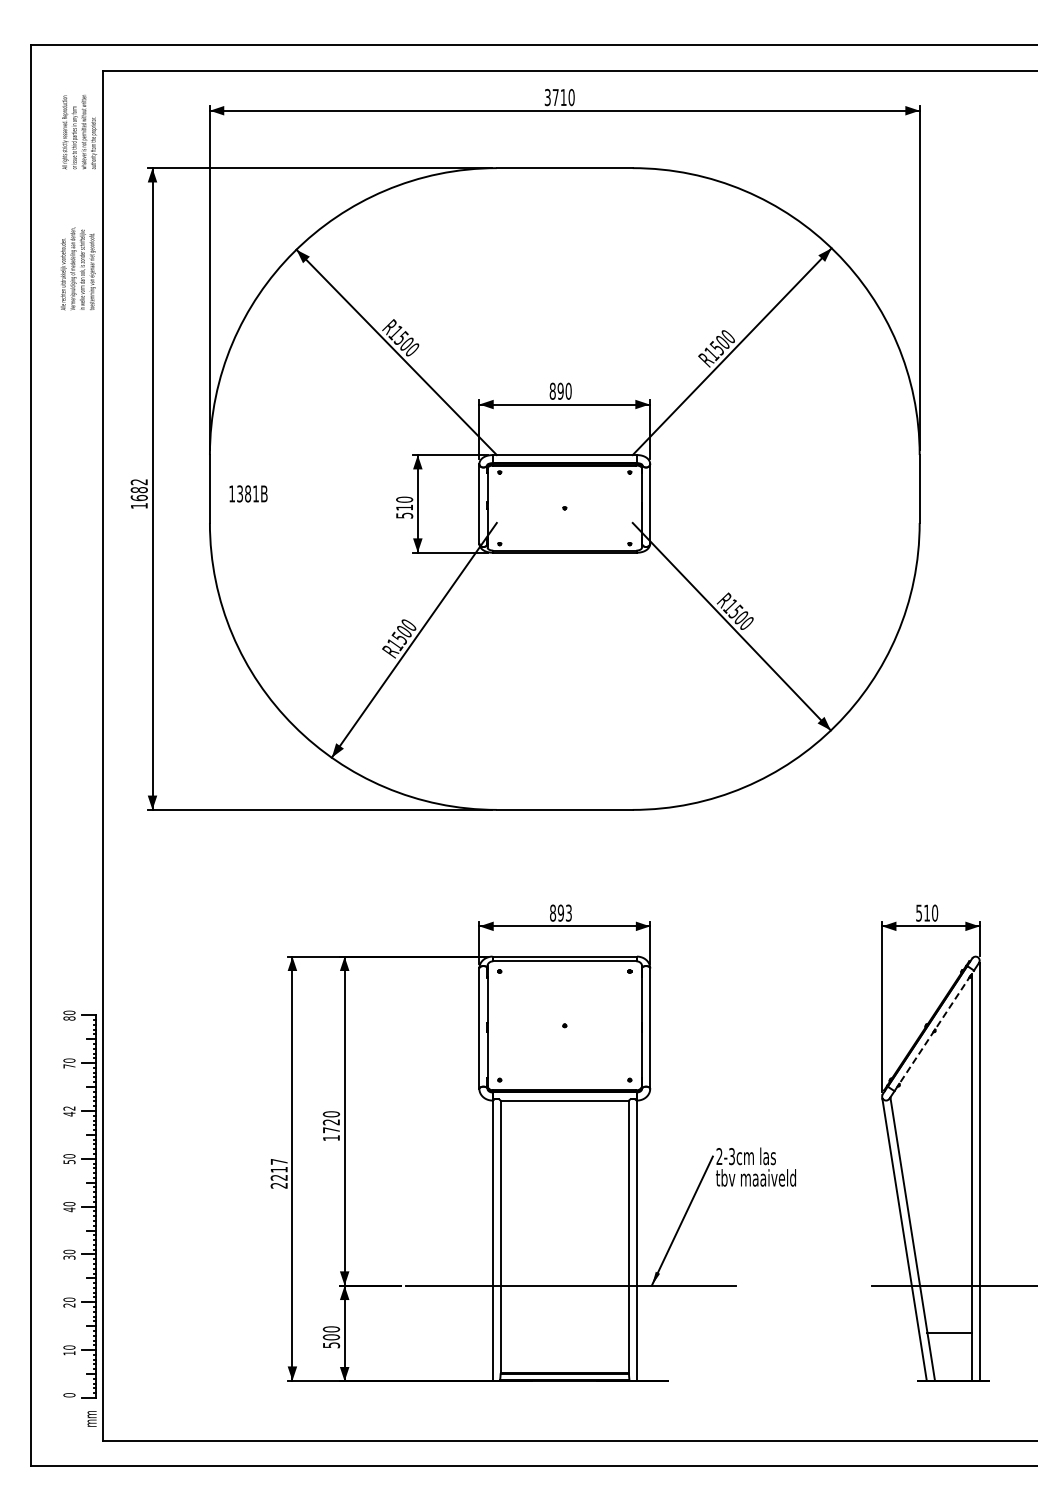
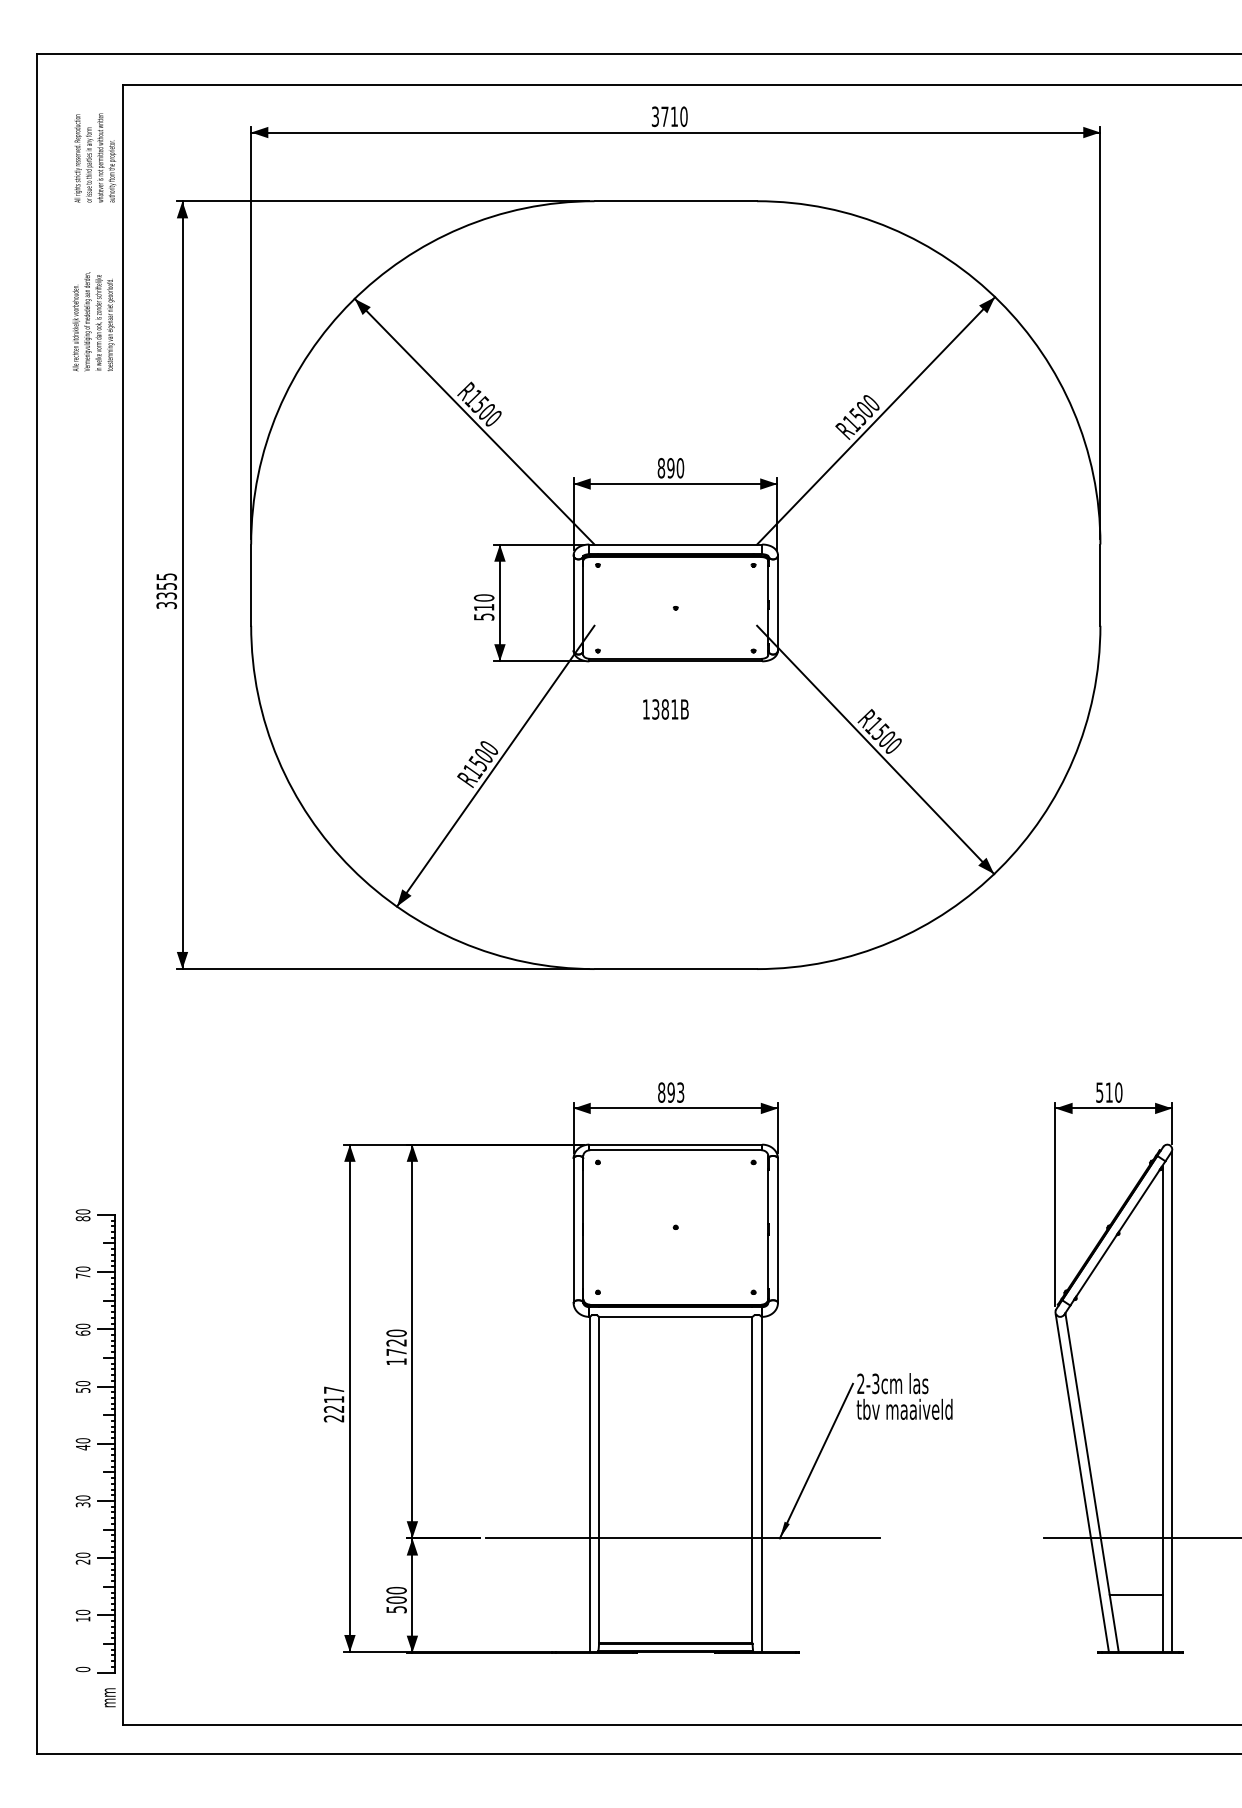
text: (138, 493) -> (165, 590), 1682 -> 3355
text: (248, 493) -> (665, 708), moved
line: (934, 1030) -> (1118, 1233), dashed -> solid
text: (69, 1111) -> (83, 1329), 42 -> 60

